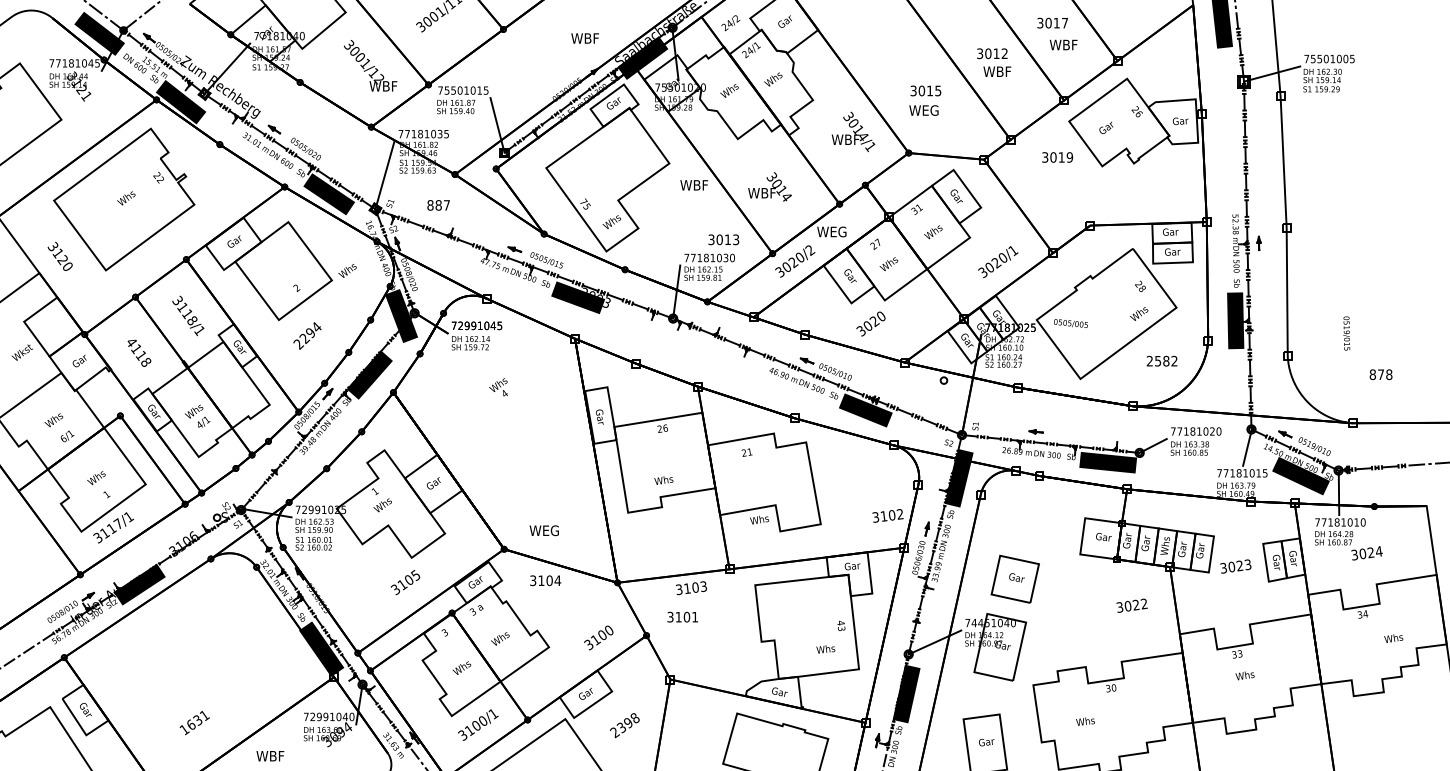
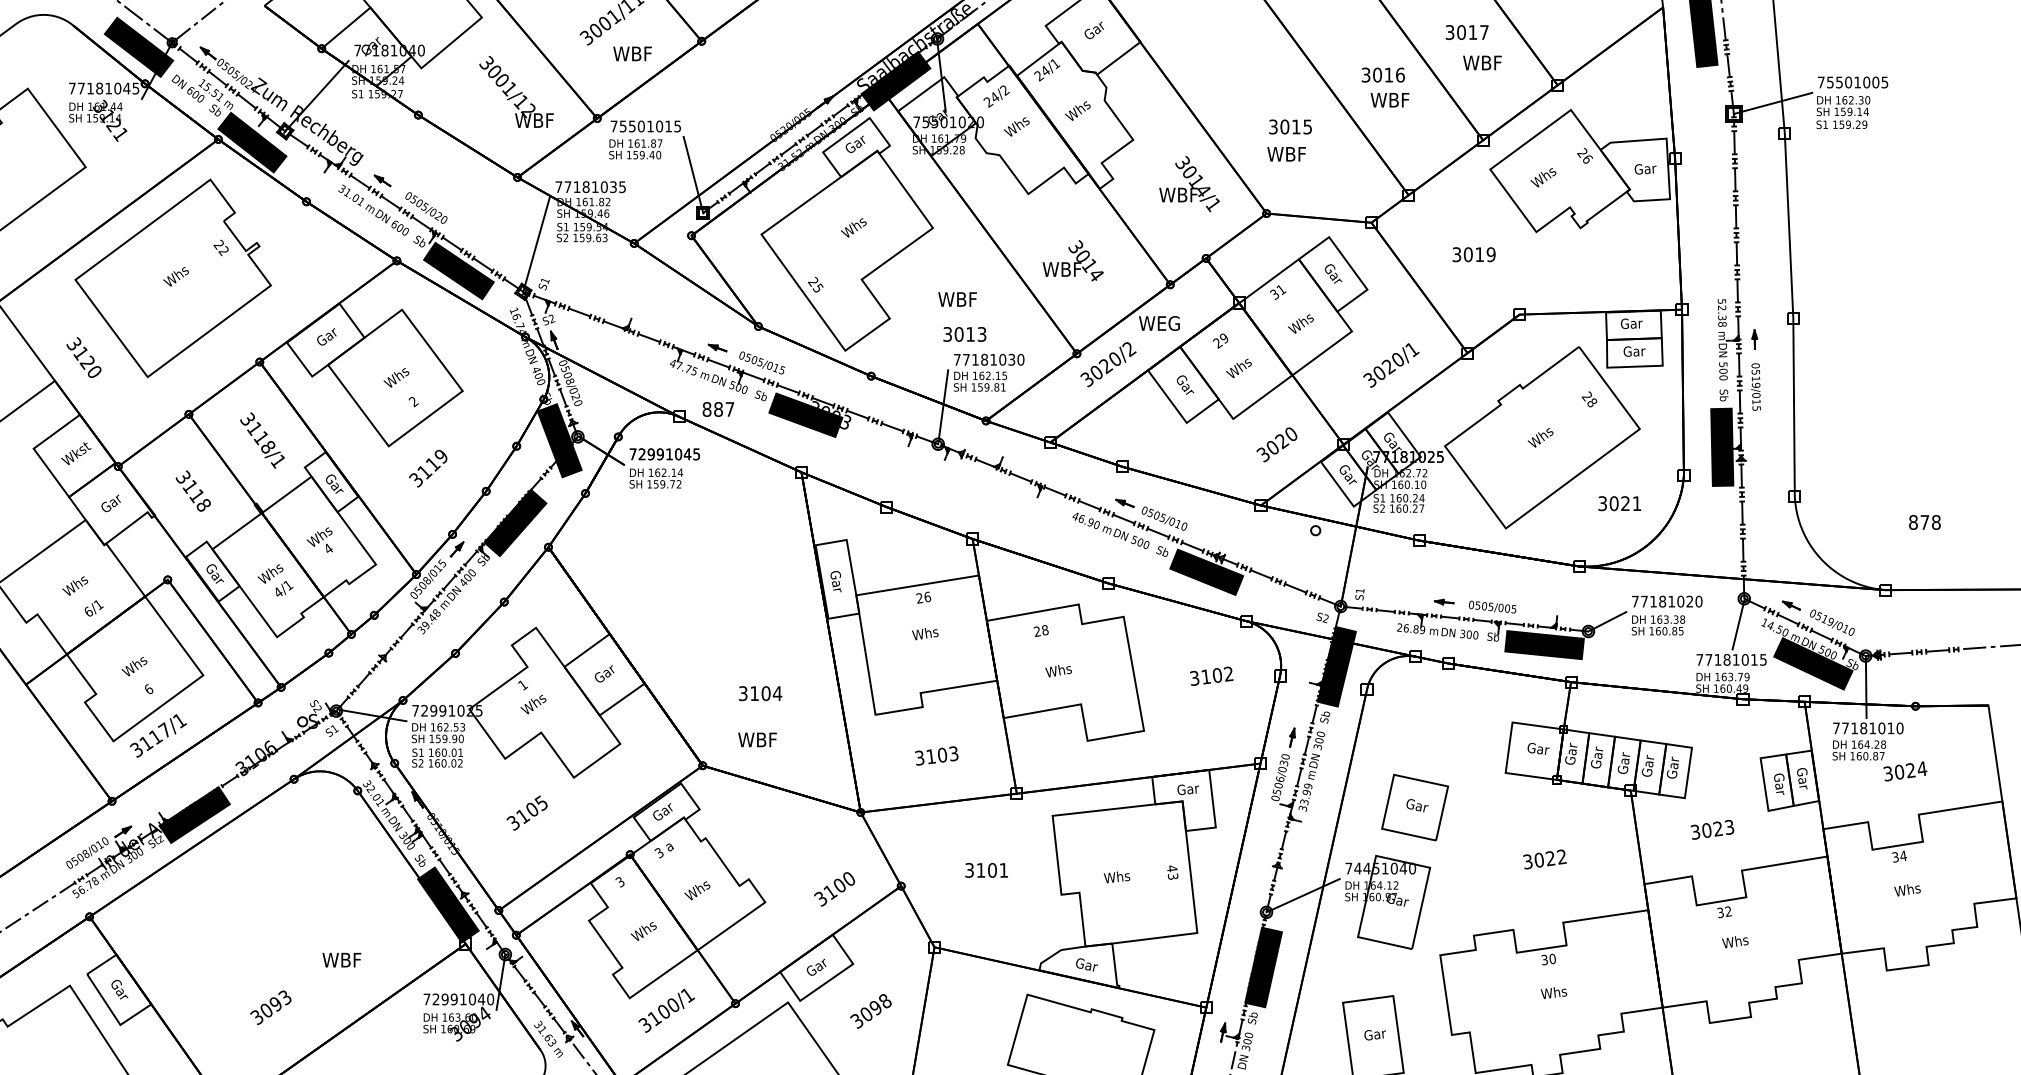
text: (730, 23) -> (996, 96), moved
text: (585, 38) -> (632, 53), moved
text: (1004, 53) -> (1400, 74), 3012 -> 3016
text: (933, 109) -> (1300, 153), WEG -> WBF
text: (1107, 127) -> (1543, 177), Gar -> Whs
text: (1057, 157) -> (1473, 254), moved
text: (694, 185) -> (957, 299), moved
text: (583, 201) -> (813, 281), 75 -> 25
text: (438, 205) -> (718, 409), moved
text: (611, 221) -> (853, 227), moved
text: (723, 239) -> (964, 334), moved
text: (877, 242) -> (1223, 337), 27 -> 29
text: (347, 270) -> (396, 377), moved
text: (1138, 313) -> (1540, 437), moved
text: (870, 323) -> (1276, 444), moved
text: (1070, 323) -> (1492, 606), moved
text: (1346, 333) -> (1755, 386), moved
text: (307, 335) -> (428, 468), 2294 -> 3119
text: (130, 341) -> (182, 476), 4118 -> 3118
text: (22, 352) -> (76, 453), moved
text: (1161, 361) -> (1619, 503), 2582 -> 3021
text: (498, 386) -> (319, 539), moved
text: (750, 452) -> (1045, 630), 21 -> 28
text: (664, 480) -> (925, 634), moved
text: (106, 494) -> (148, 689), 1 -> 6
text: (887, 515) -> (1211, 675), moved
text: (759, 520) -> (1058, 671), moved
text: (552, 530) -> (770, 739), WEG -> WBF
text: (1164, 545) -> (1623, 760), Whs -> Gar
text: (1235, 566) -> (1712, 829), moved
text: (545, 580) -> (760, 693), moved
text: (404, 582) -> (526, 812), moved
text: (691, 587) -> (936, 755), moved
text: (1131, 605) -> (1544, 859), moved
text: (682, 617) -> (986, 870), moved
text: (1393, 638) -> (1907, 890), moved
text: (825, 649) -> (1116, 877), moved
text: (1240, 653) -> (1728, 911), 33 -> 32
text: (1085, 721) -> (1553, 992), moved
text: (194, 722) -> (271, 1007), 1631 -> 3093
text: (618, 730) -> (861, 1018), 2398 -> 3098
text: (270, 756) -> (341, 960), moved

